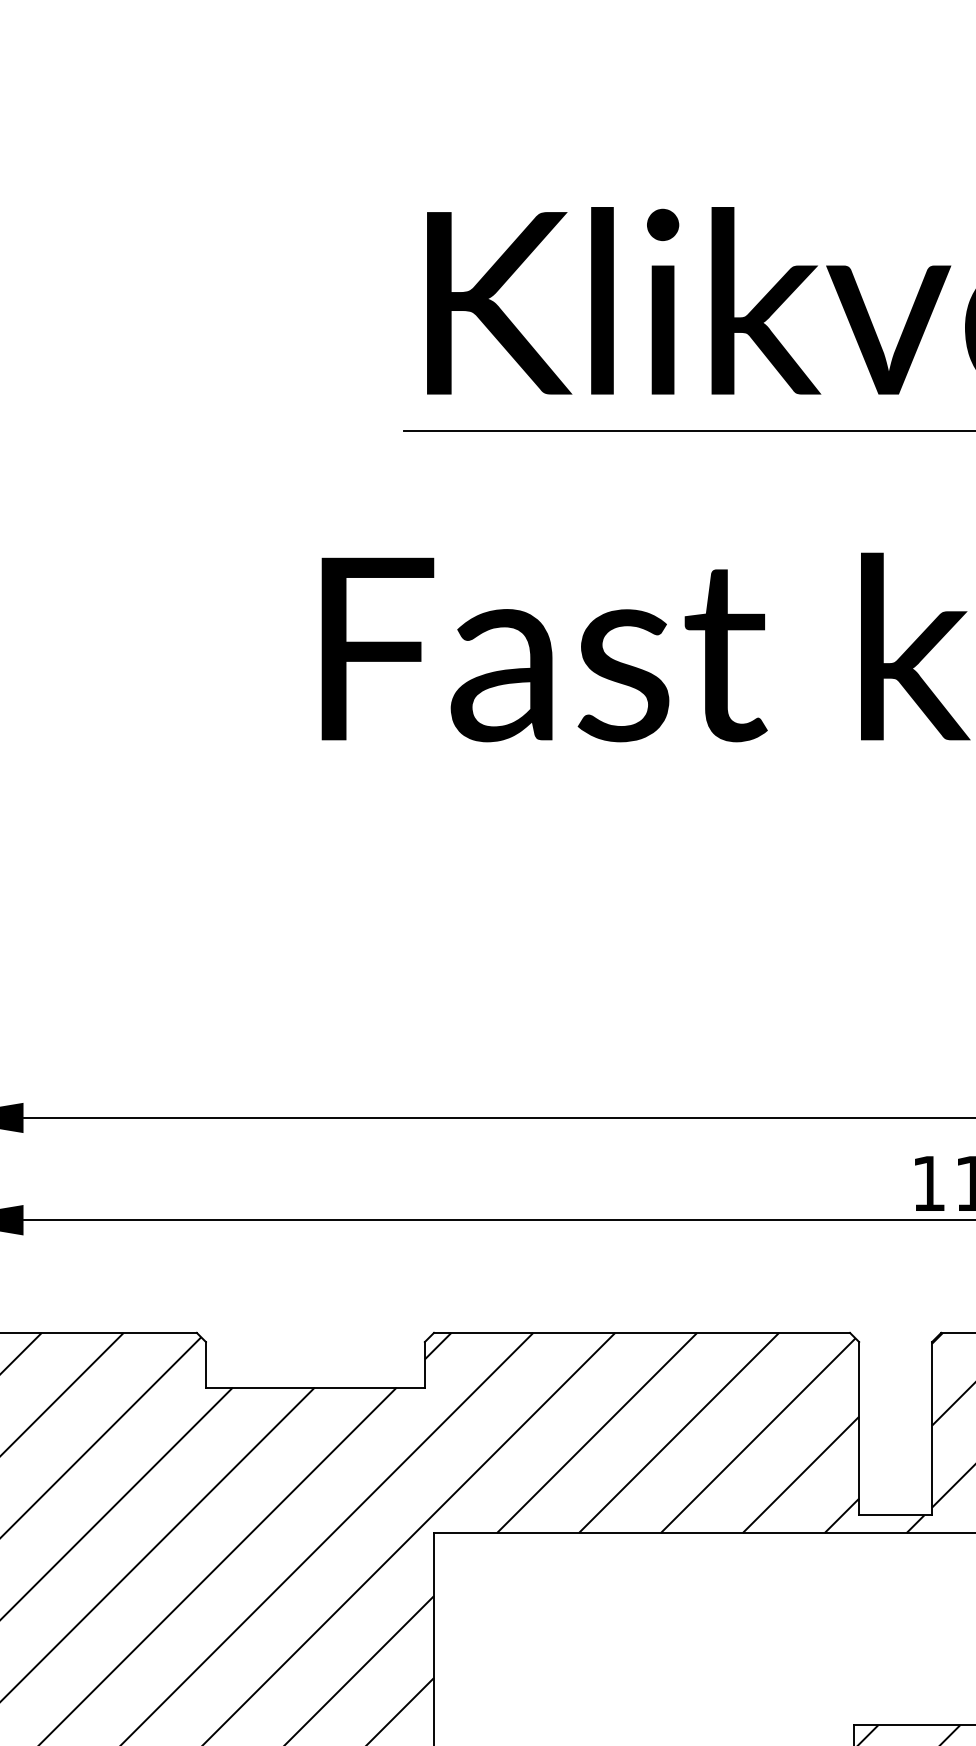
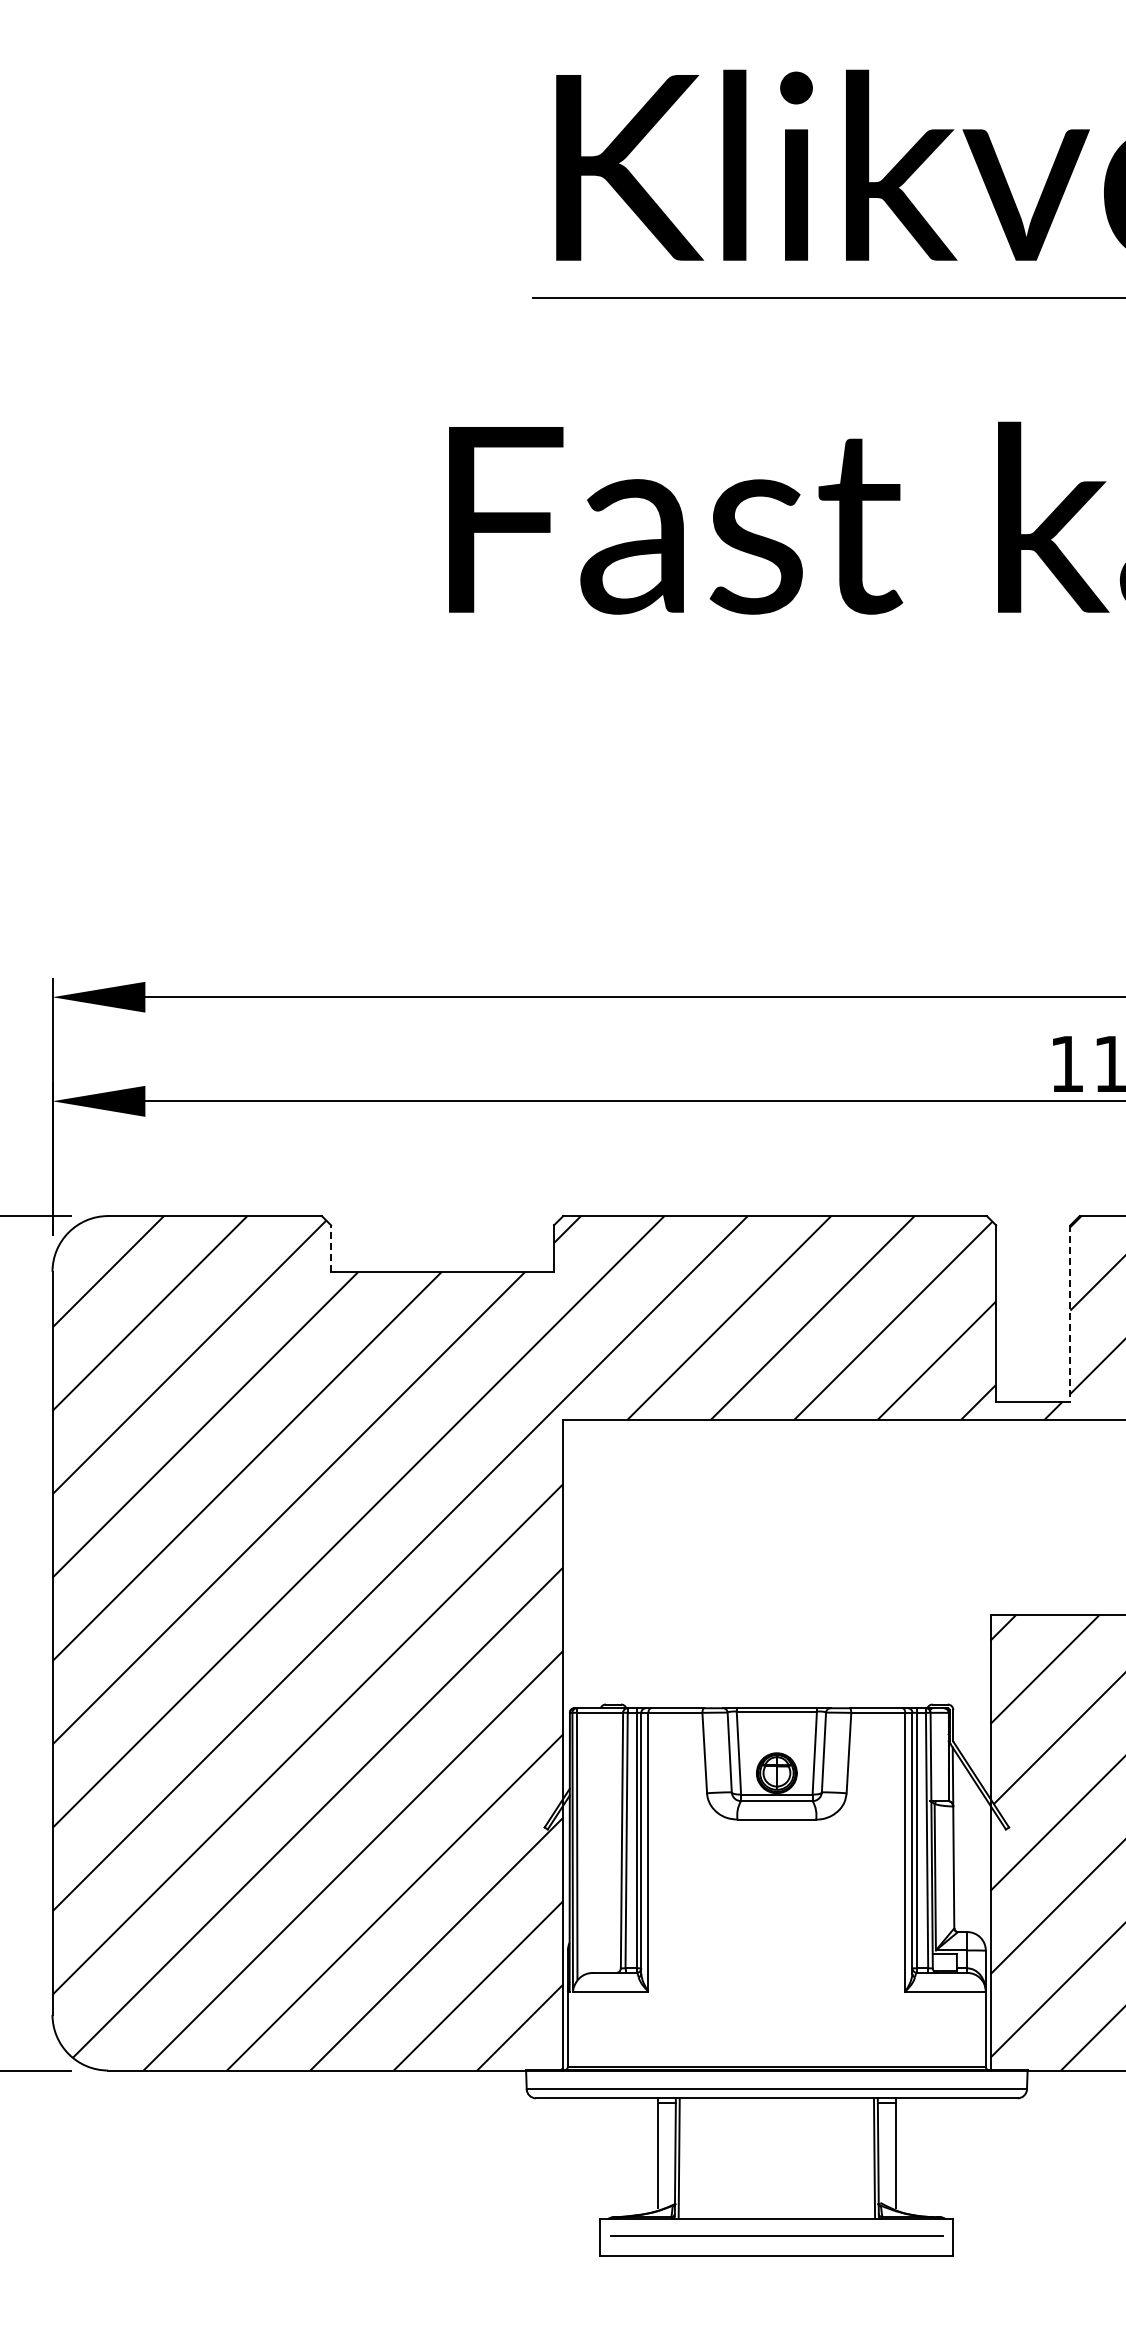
line: (206, 1364) -> (331, 1248), solid -> dashed
line: (932, 1429) -> (1070, 1314), solid -> dashed

